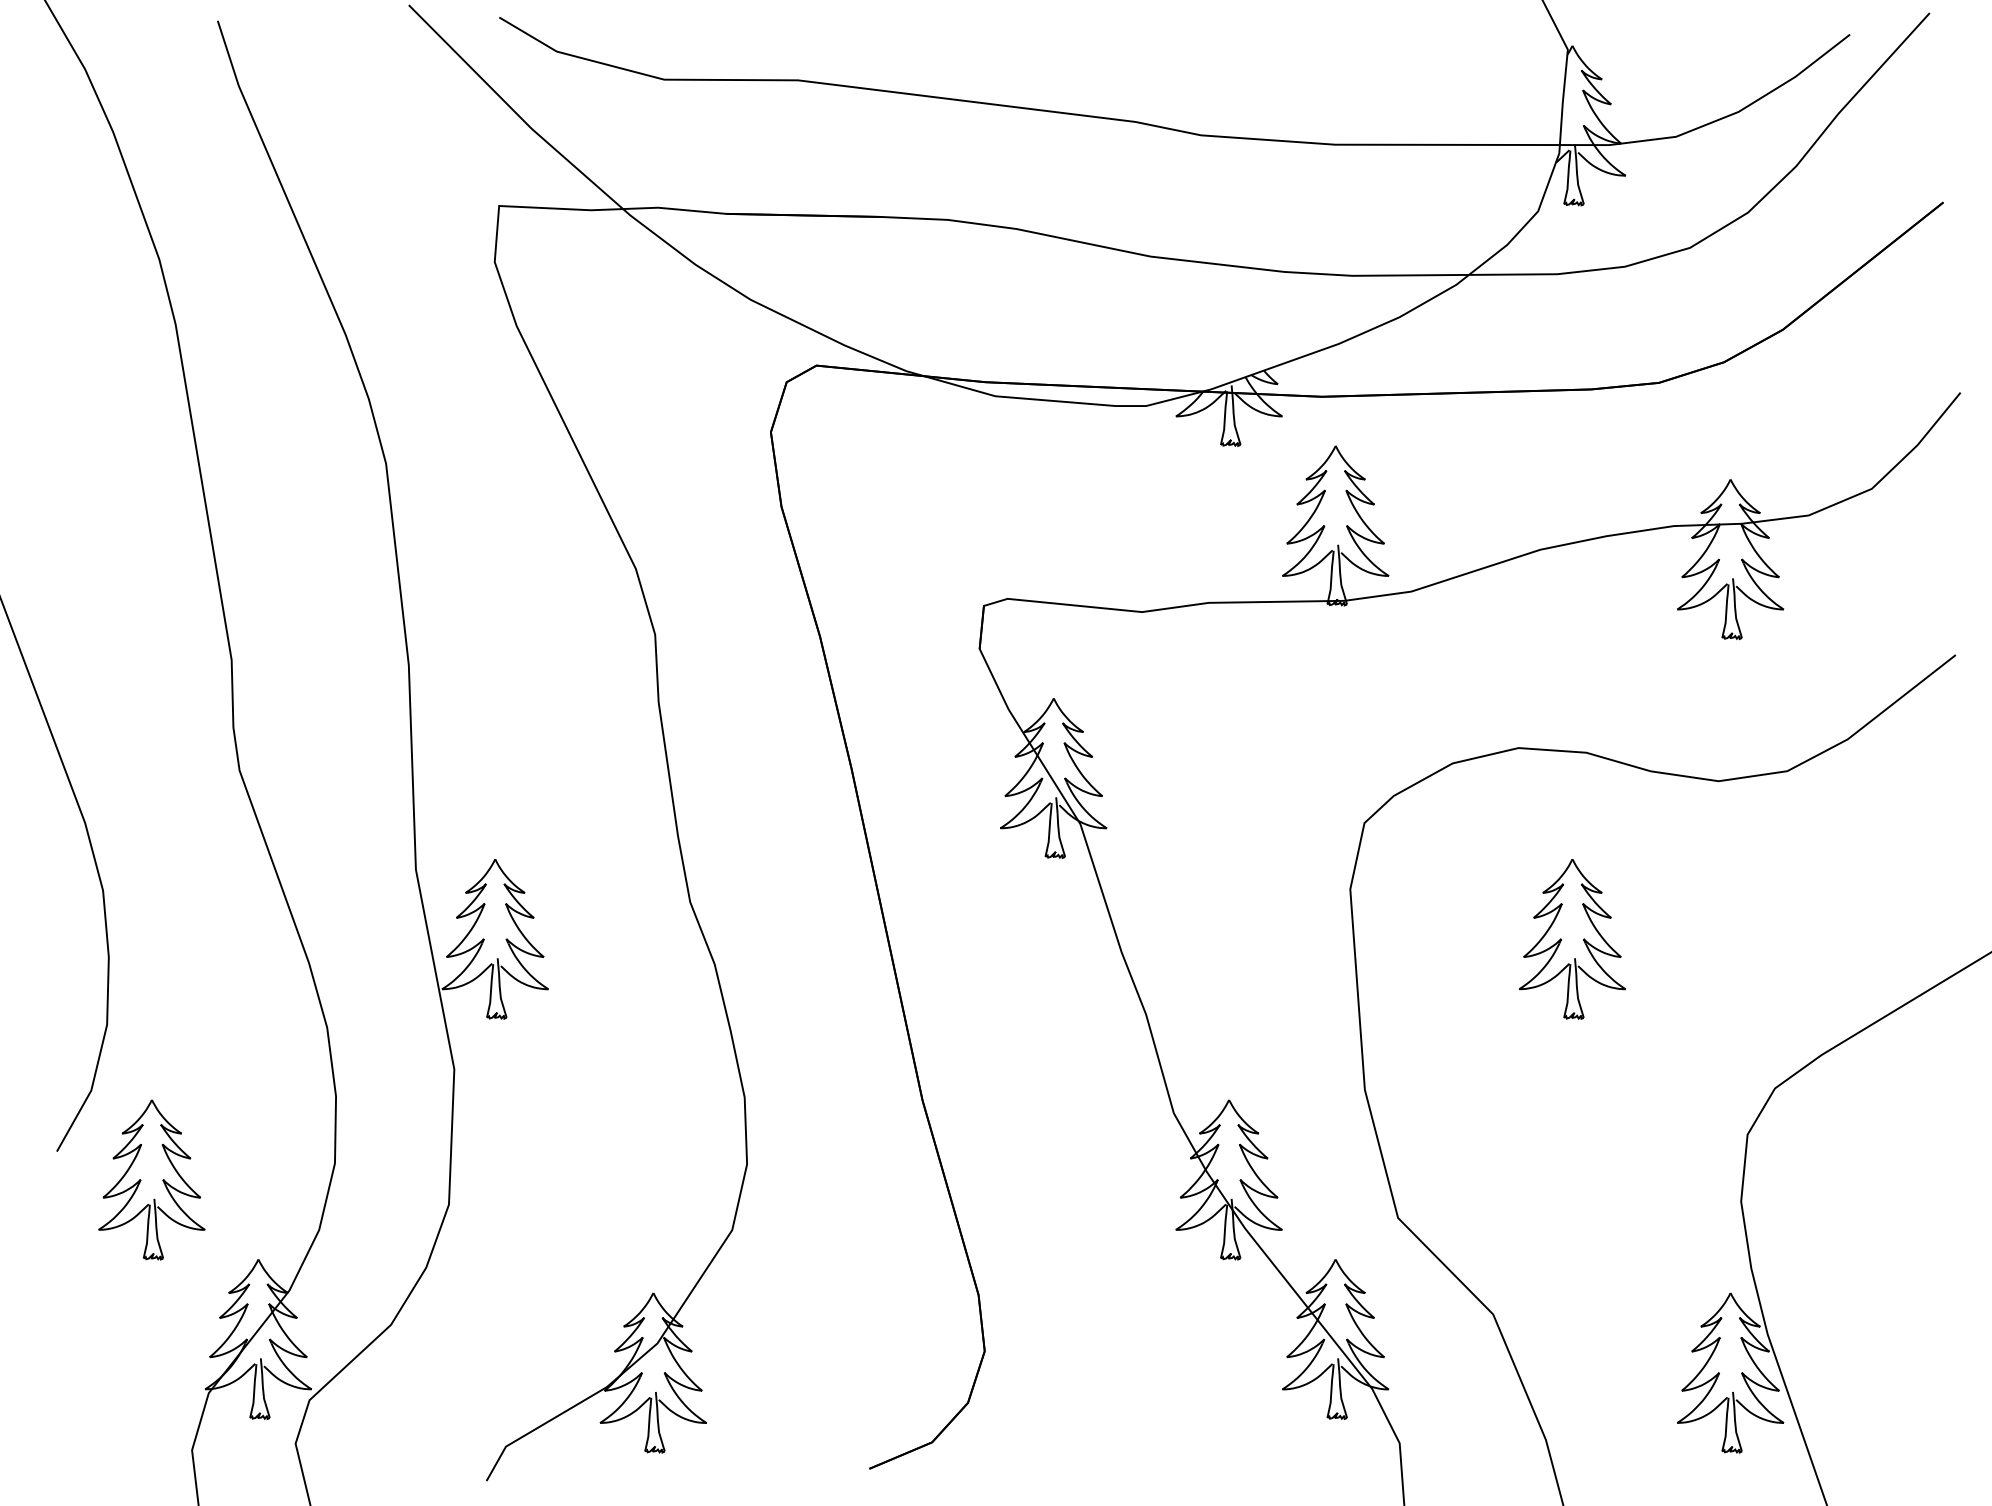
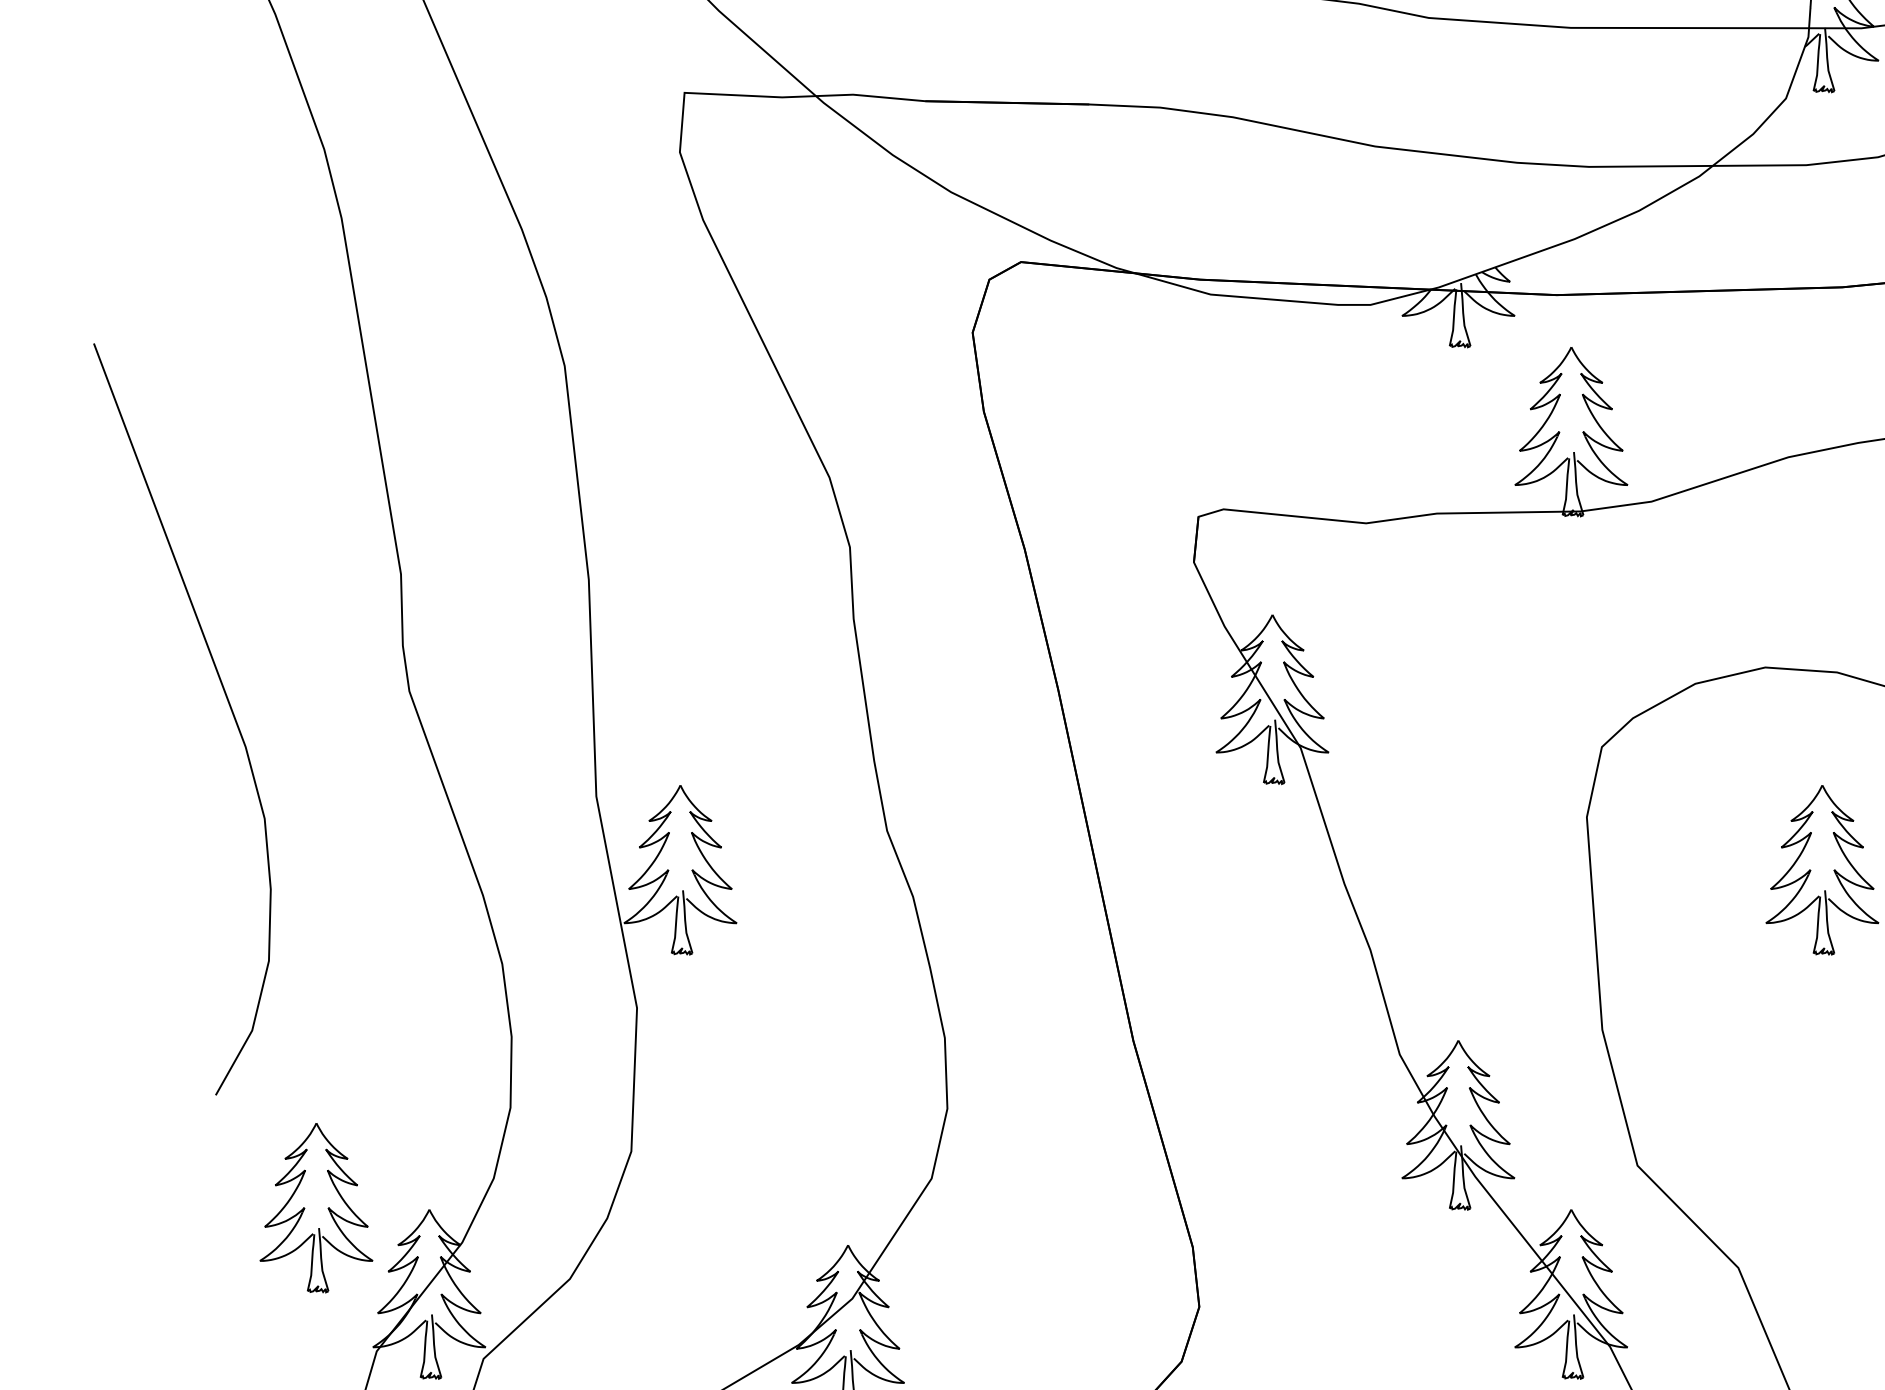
part: (151, 1179) -> (316, 1207), moved

